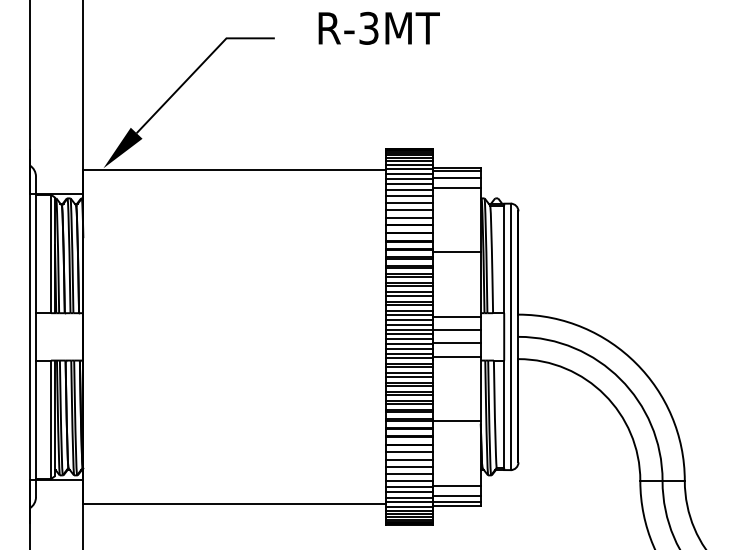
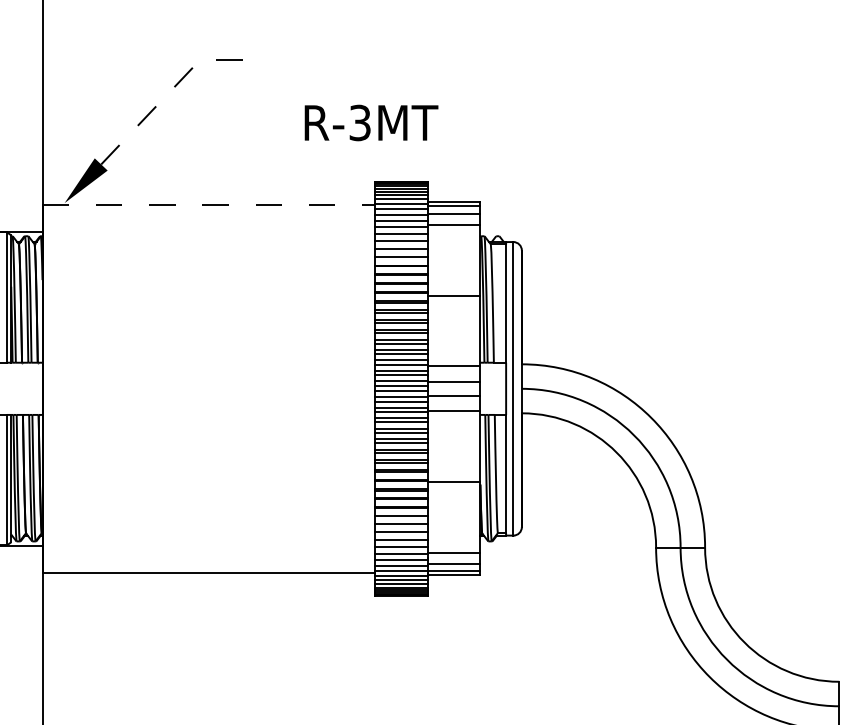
text: (379, 27) -> (371, 122), moved
line: (198, 67) -> (169, 91), solid -> dashed
line: (234, 169) -> (209, 204), solid -> dashed

